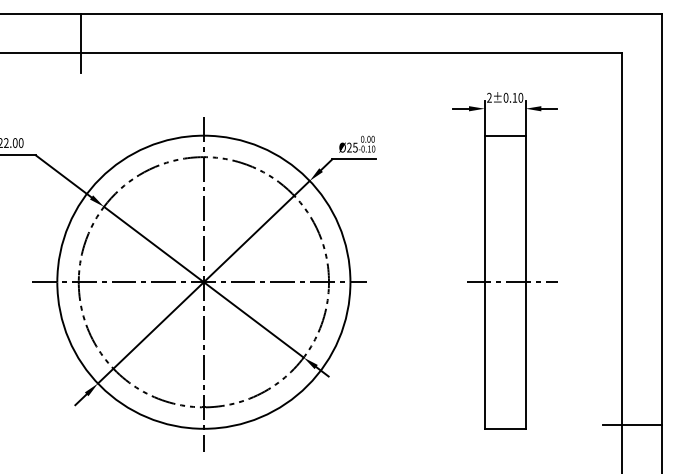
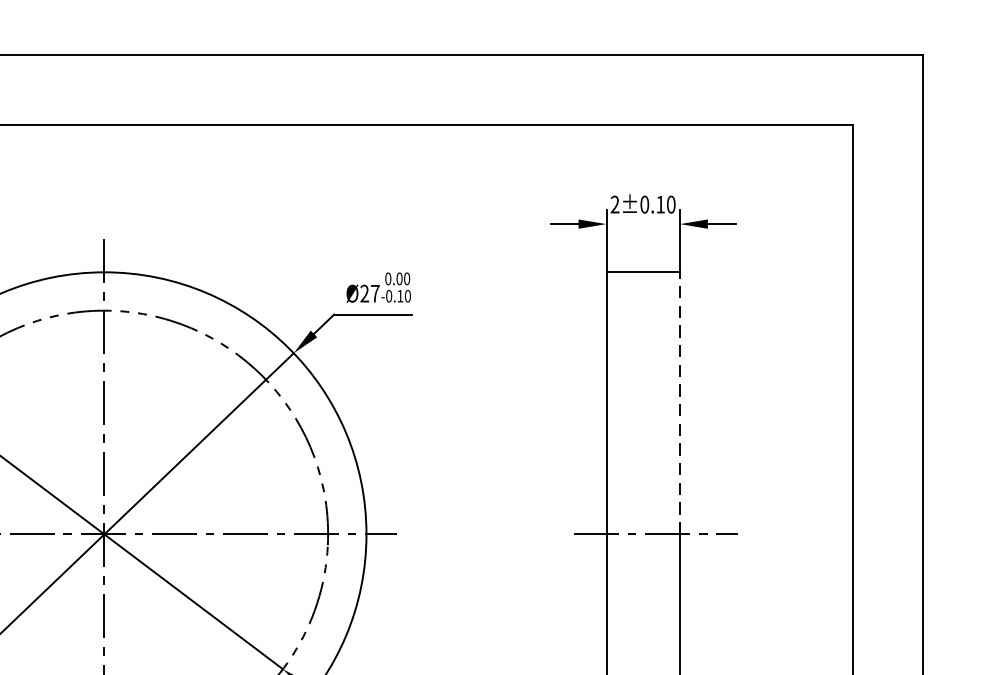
text: (355, 147) -> (375, 293), Ø25 -> Ø27
line: (525, 208) -> (679, 402), solid -> dashed

